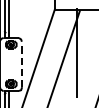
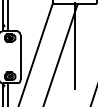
line: (21, 63) -> (20, 56), dashed -> solid

